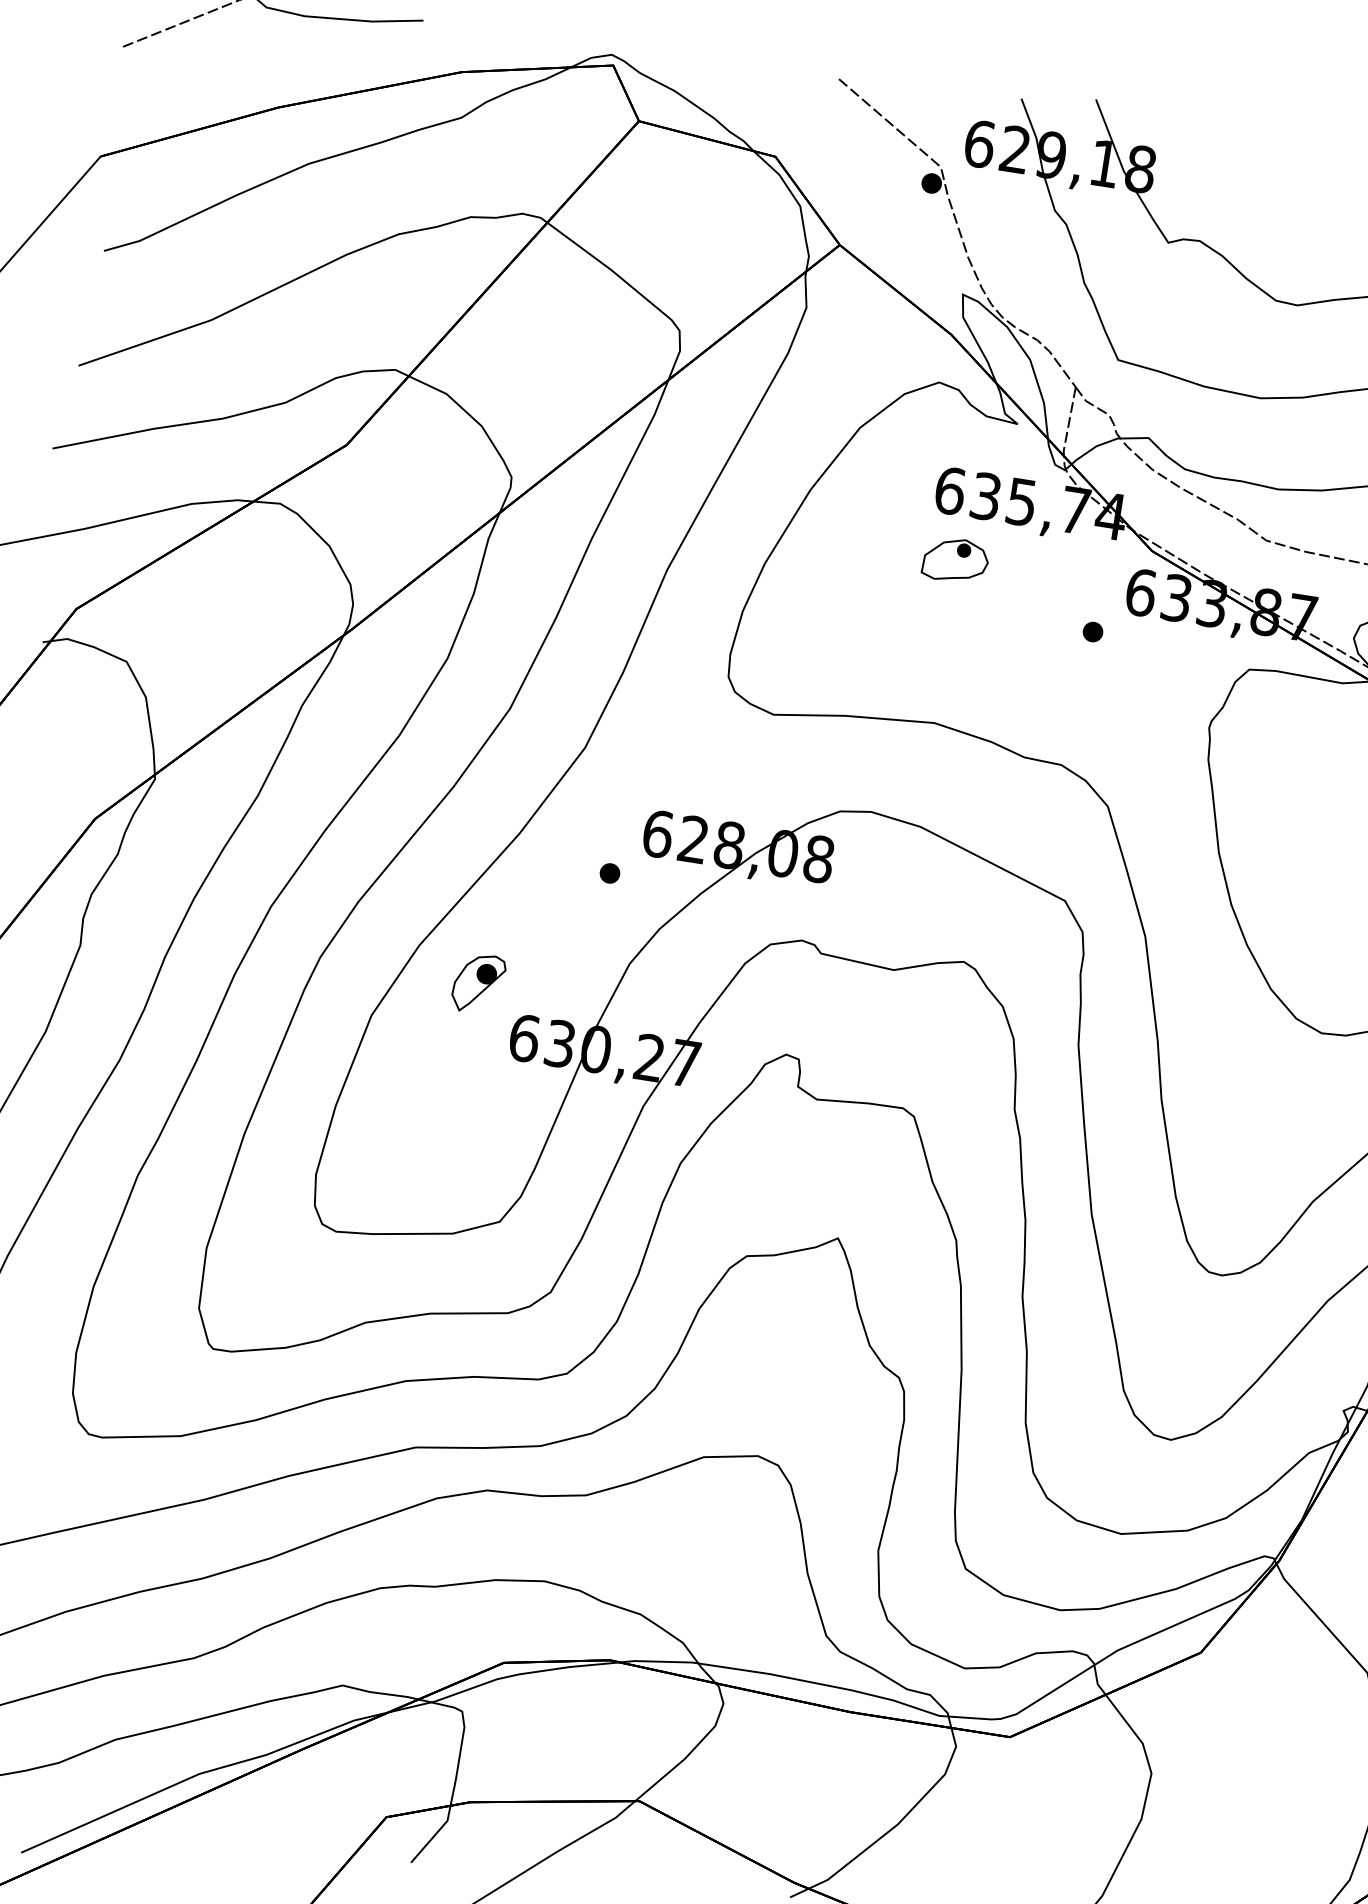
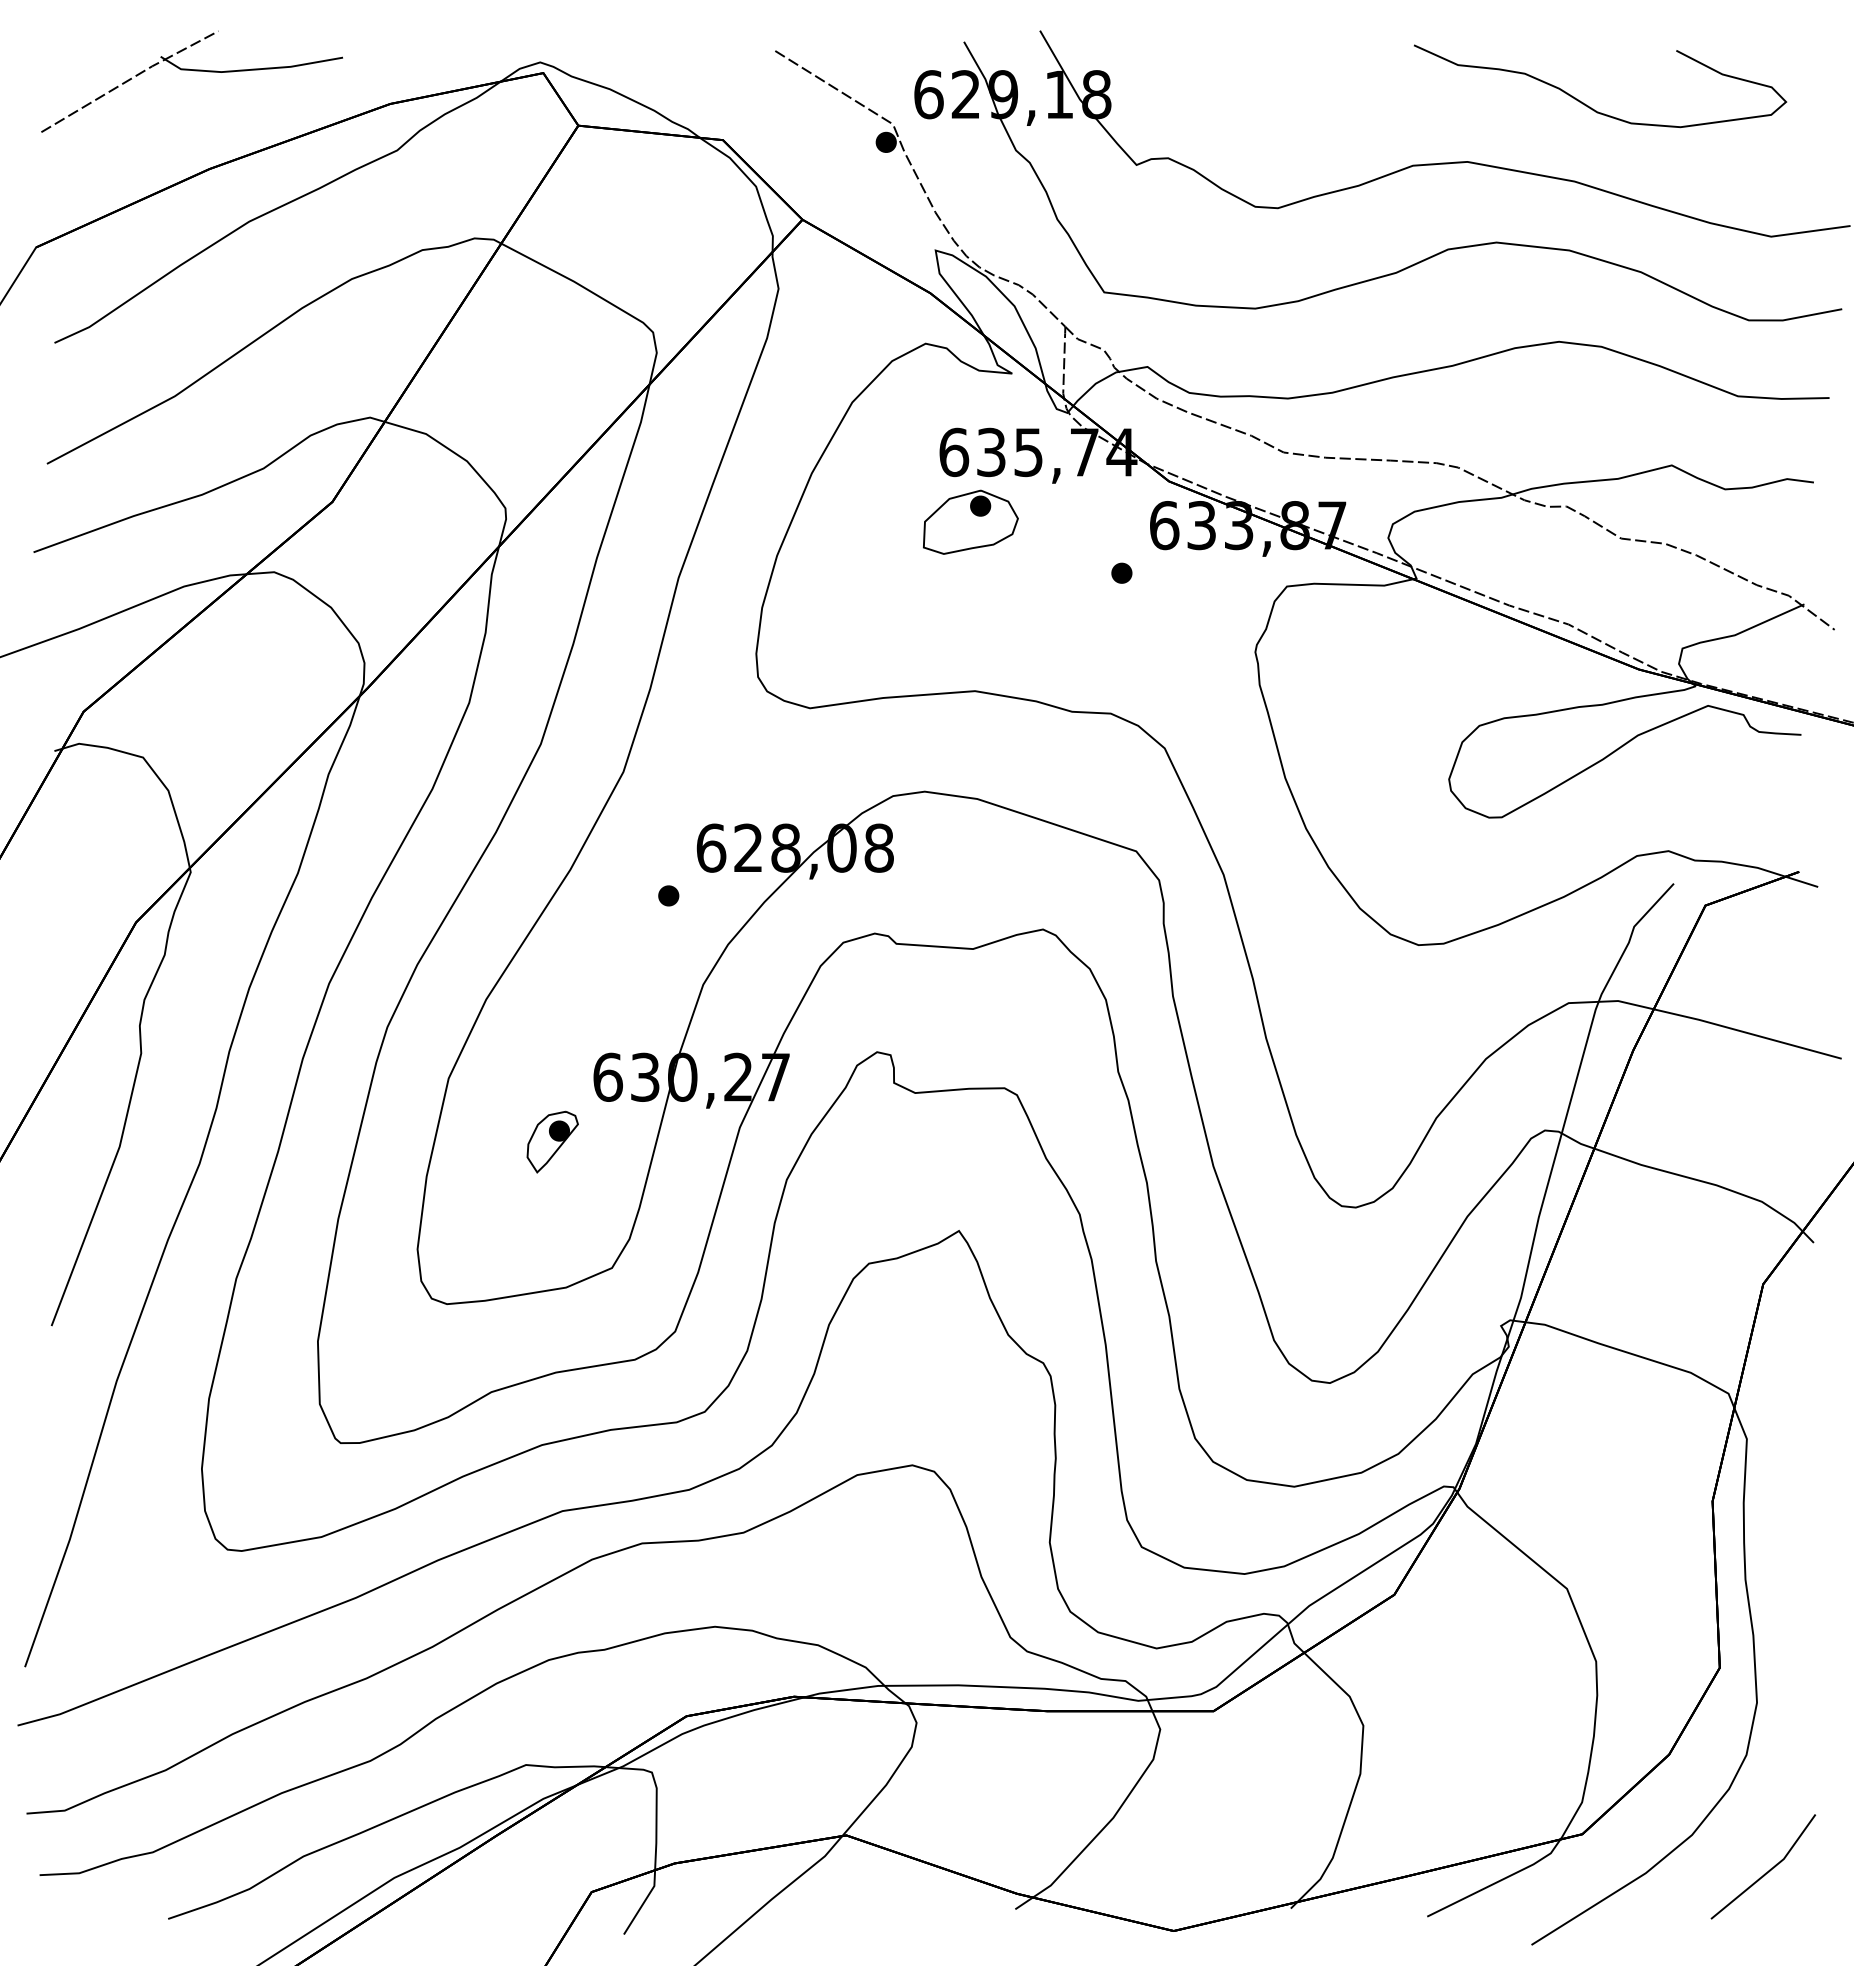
part: (955, 559) -> (970, 521), size x1.43
part: (478, 983) -> (552, 1141), moved

